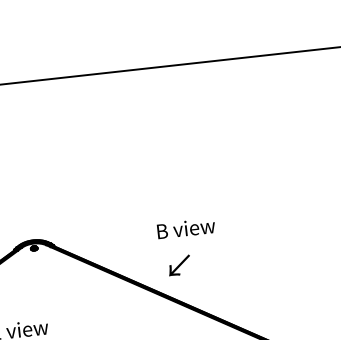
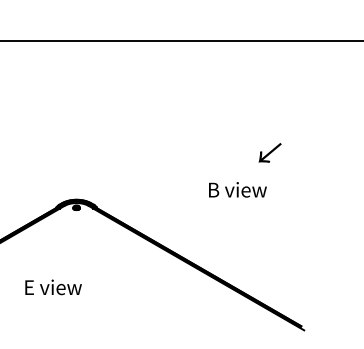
text: (185, 228) -> (237, 189), moved
text: (178, 265) -> (269, 152), moved

